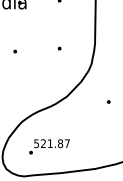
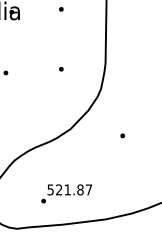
text: (49, 146) -> (66, 193), moved

